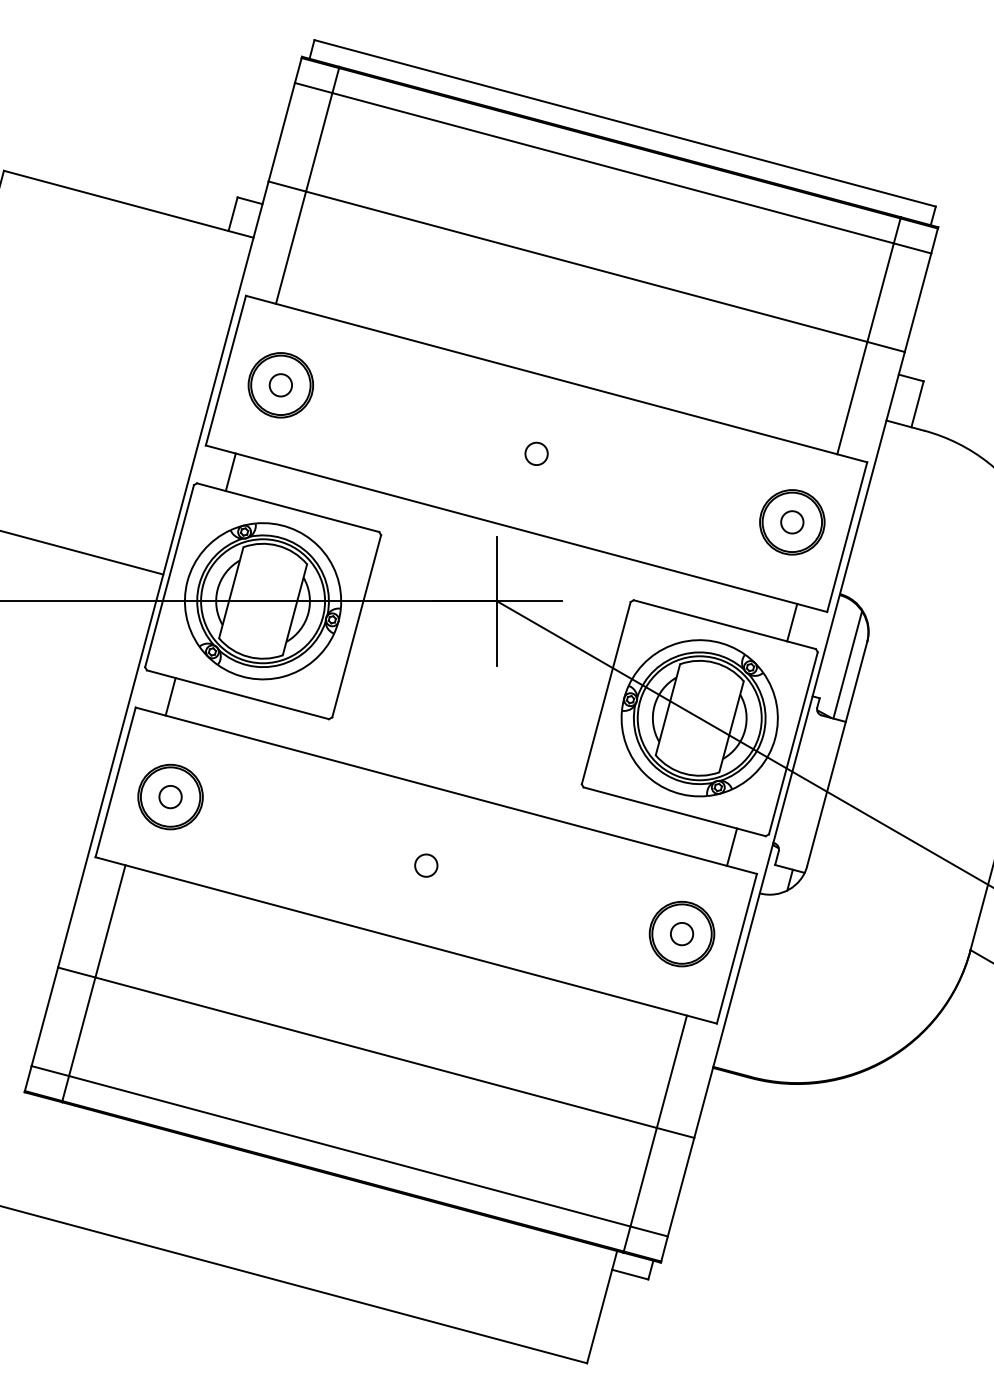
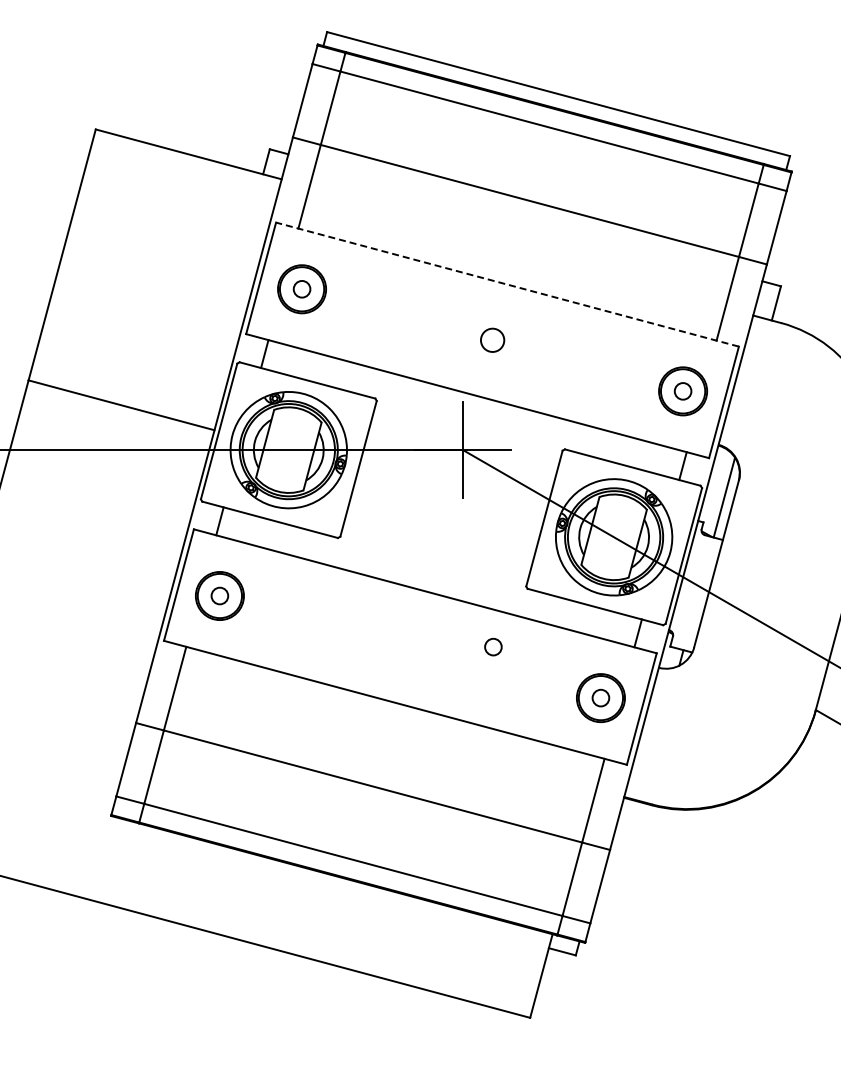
line: (556, 378) -> (507, 284), solid -> dashed
circle: (536, 454) -> (492, 340), size x1.4
circle: (426, 864) -> (493, 646), moved

